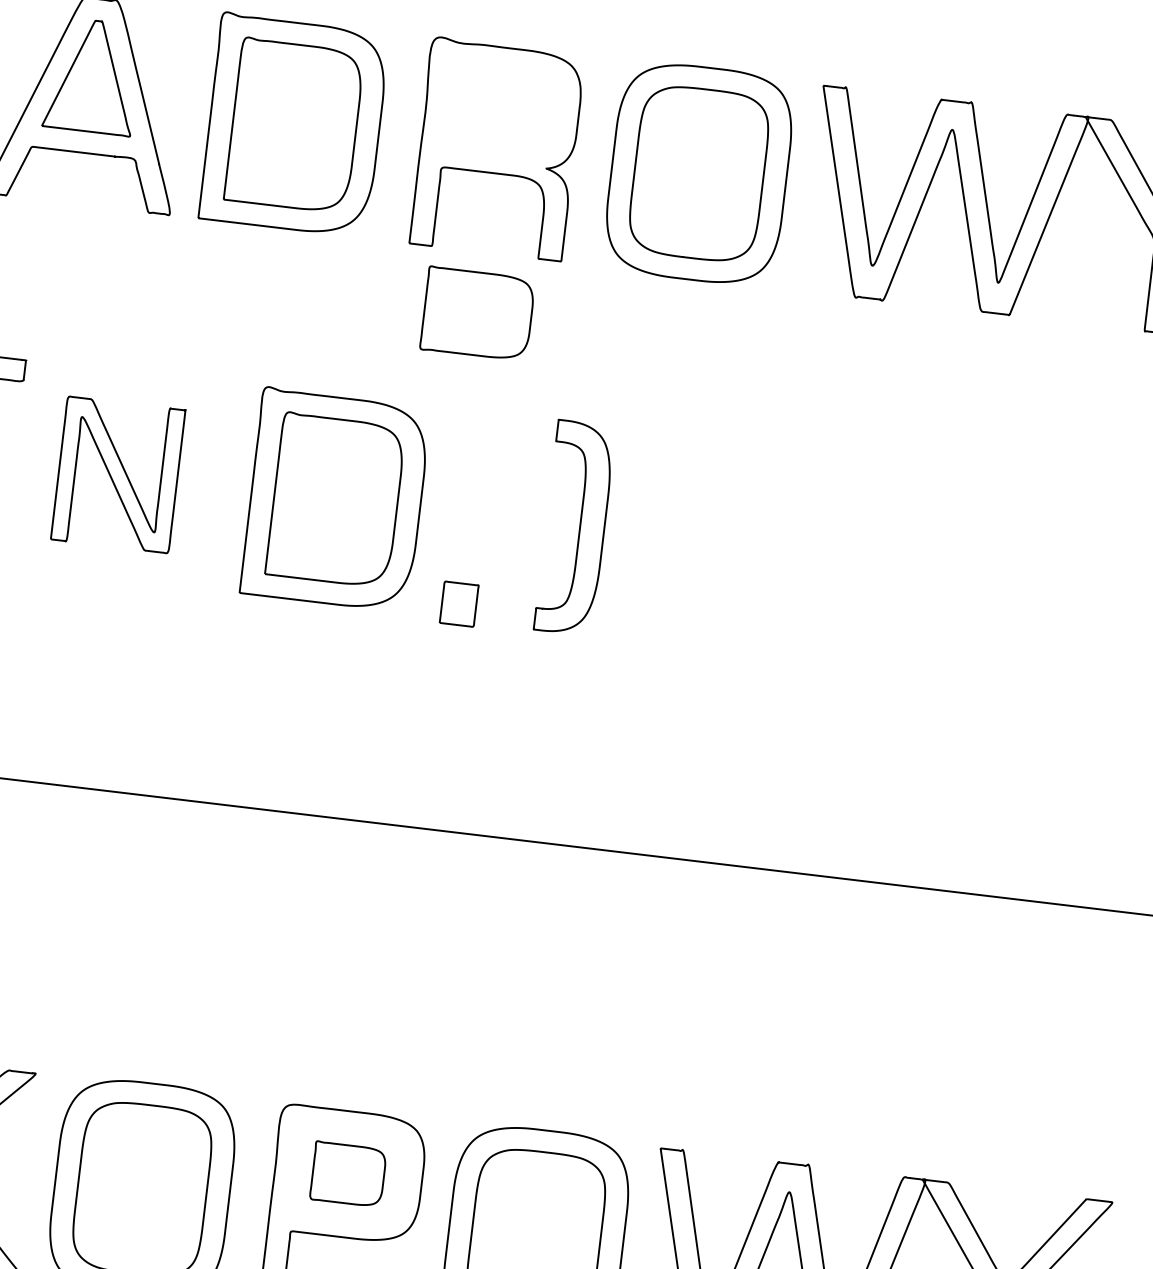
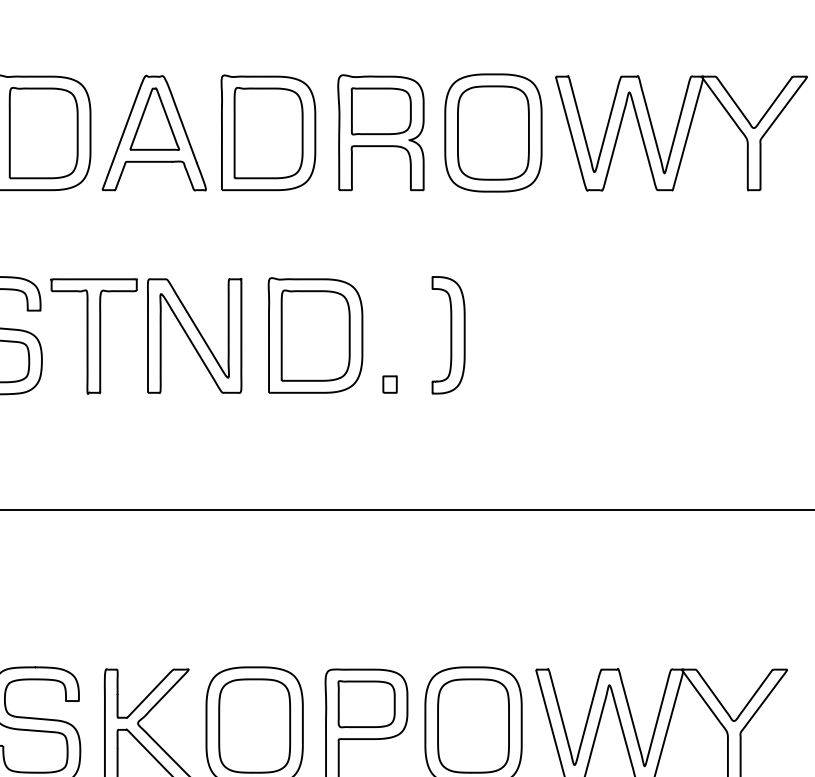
part: (476, 314) -> (380, 111), moved
part: (117, 473) -> (194, 335), size x1.43
part: (458, 603) -> (389, 384), size x0.71
part: (348, 1174) -> (366, 704), size x1.43

